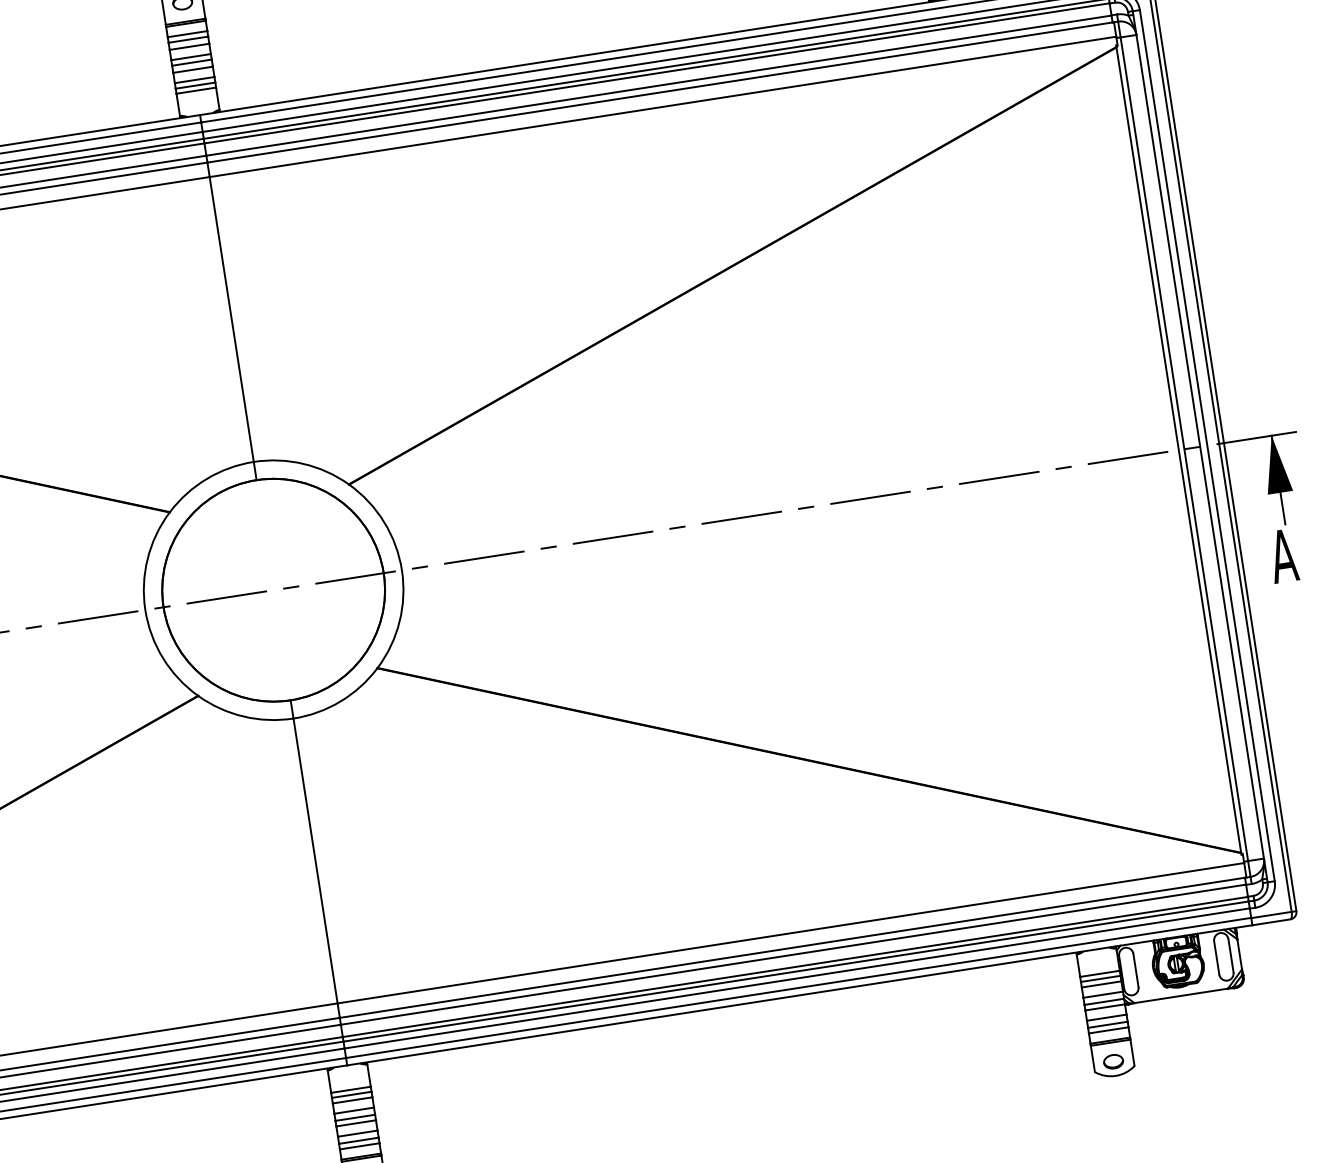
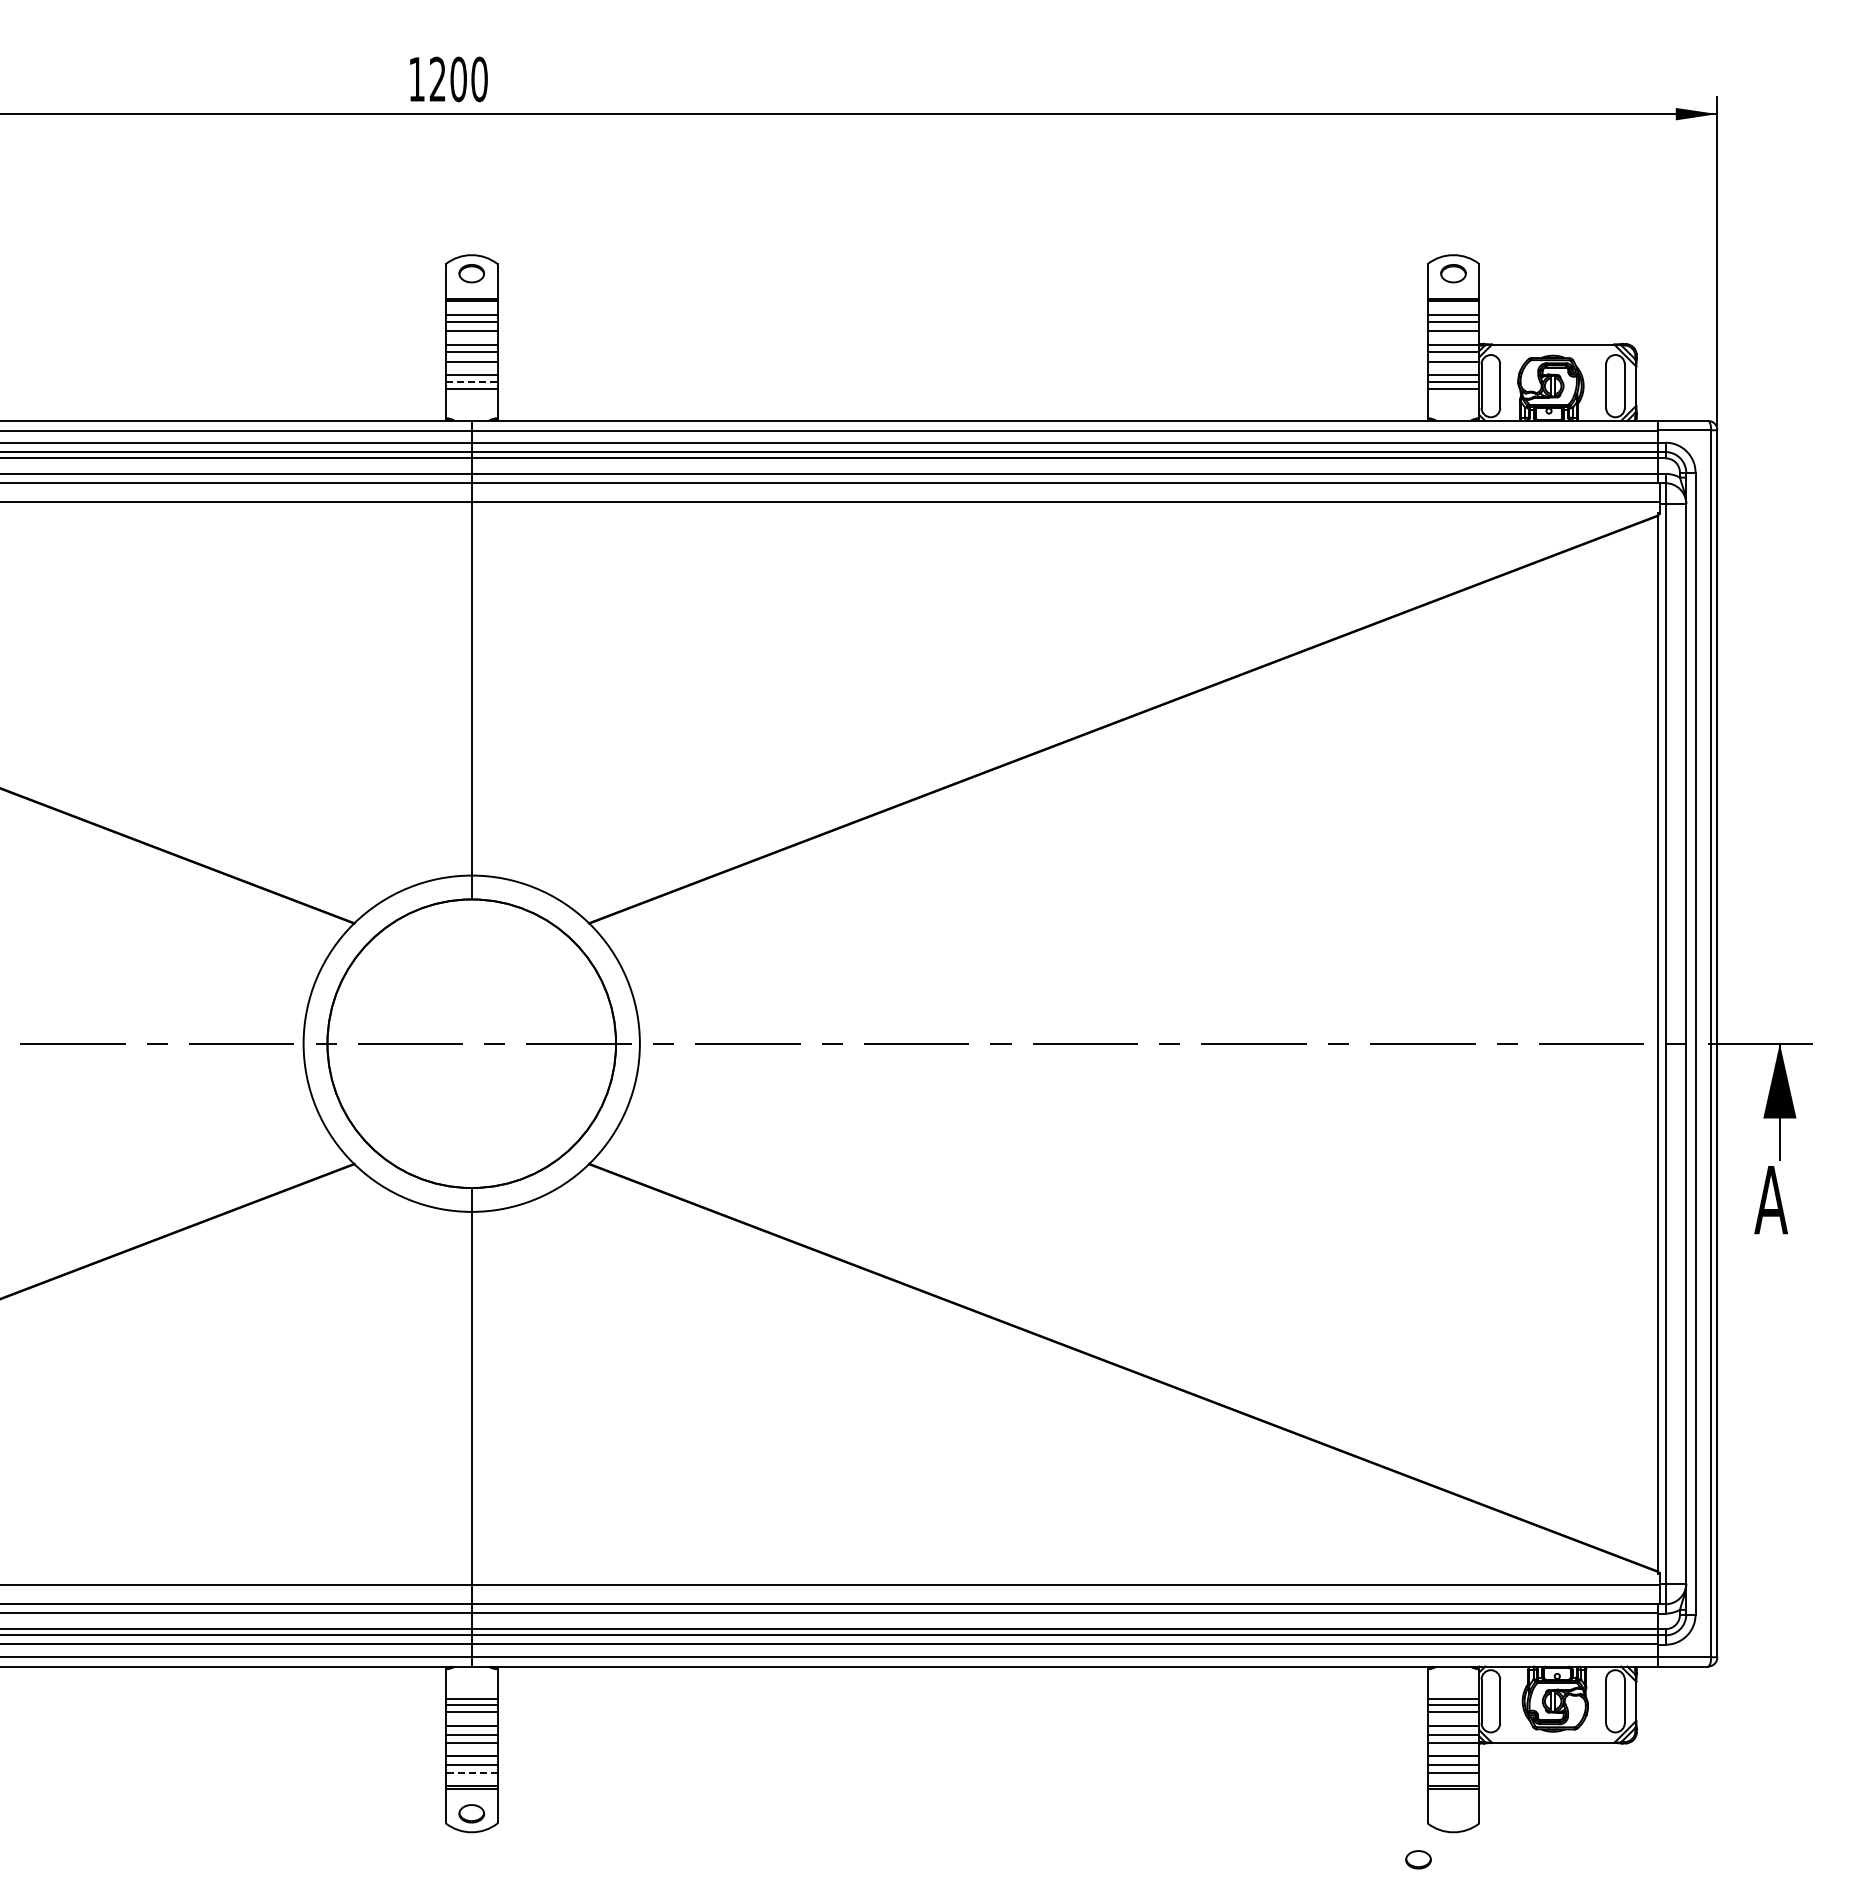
line: (195, 85) -> (471, 382), solid -> dashed
part: (1113, 1061) -> (1418, 1859), moved
line: (359, 1146) -> (471, 1772), solid -> dashed

